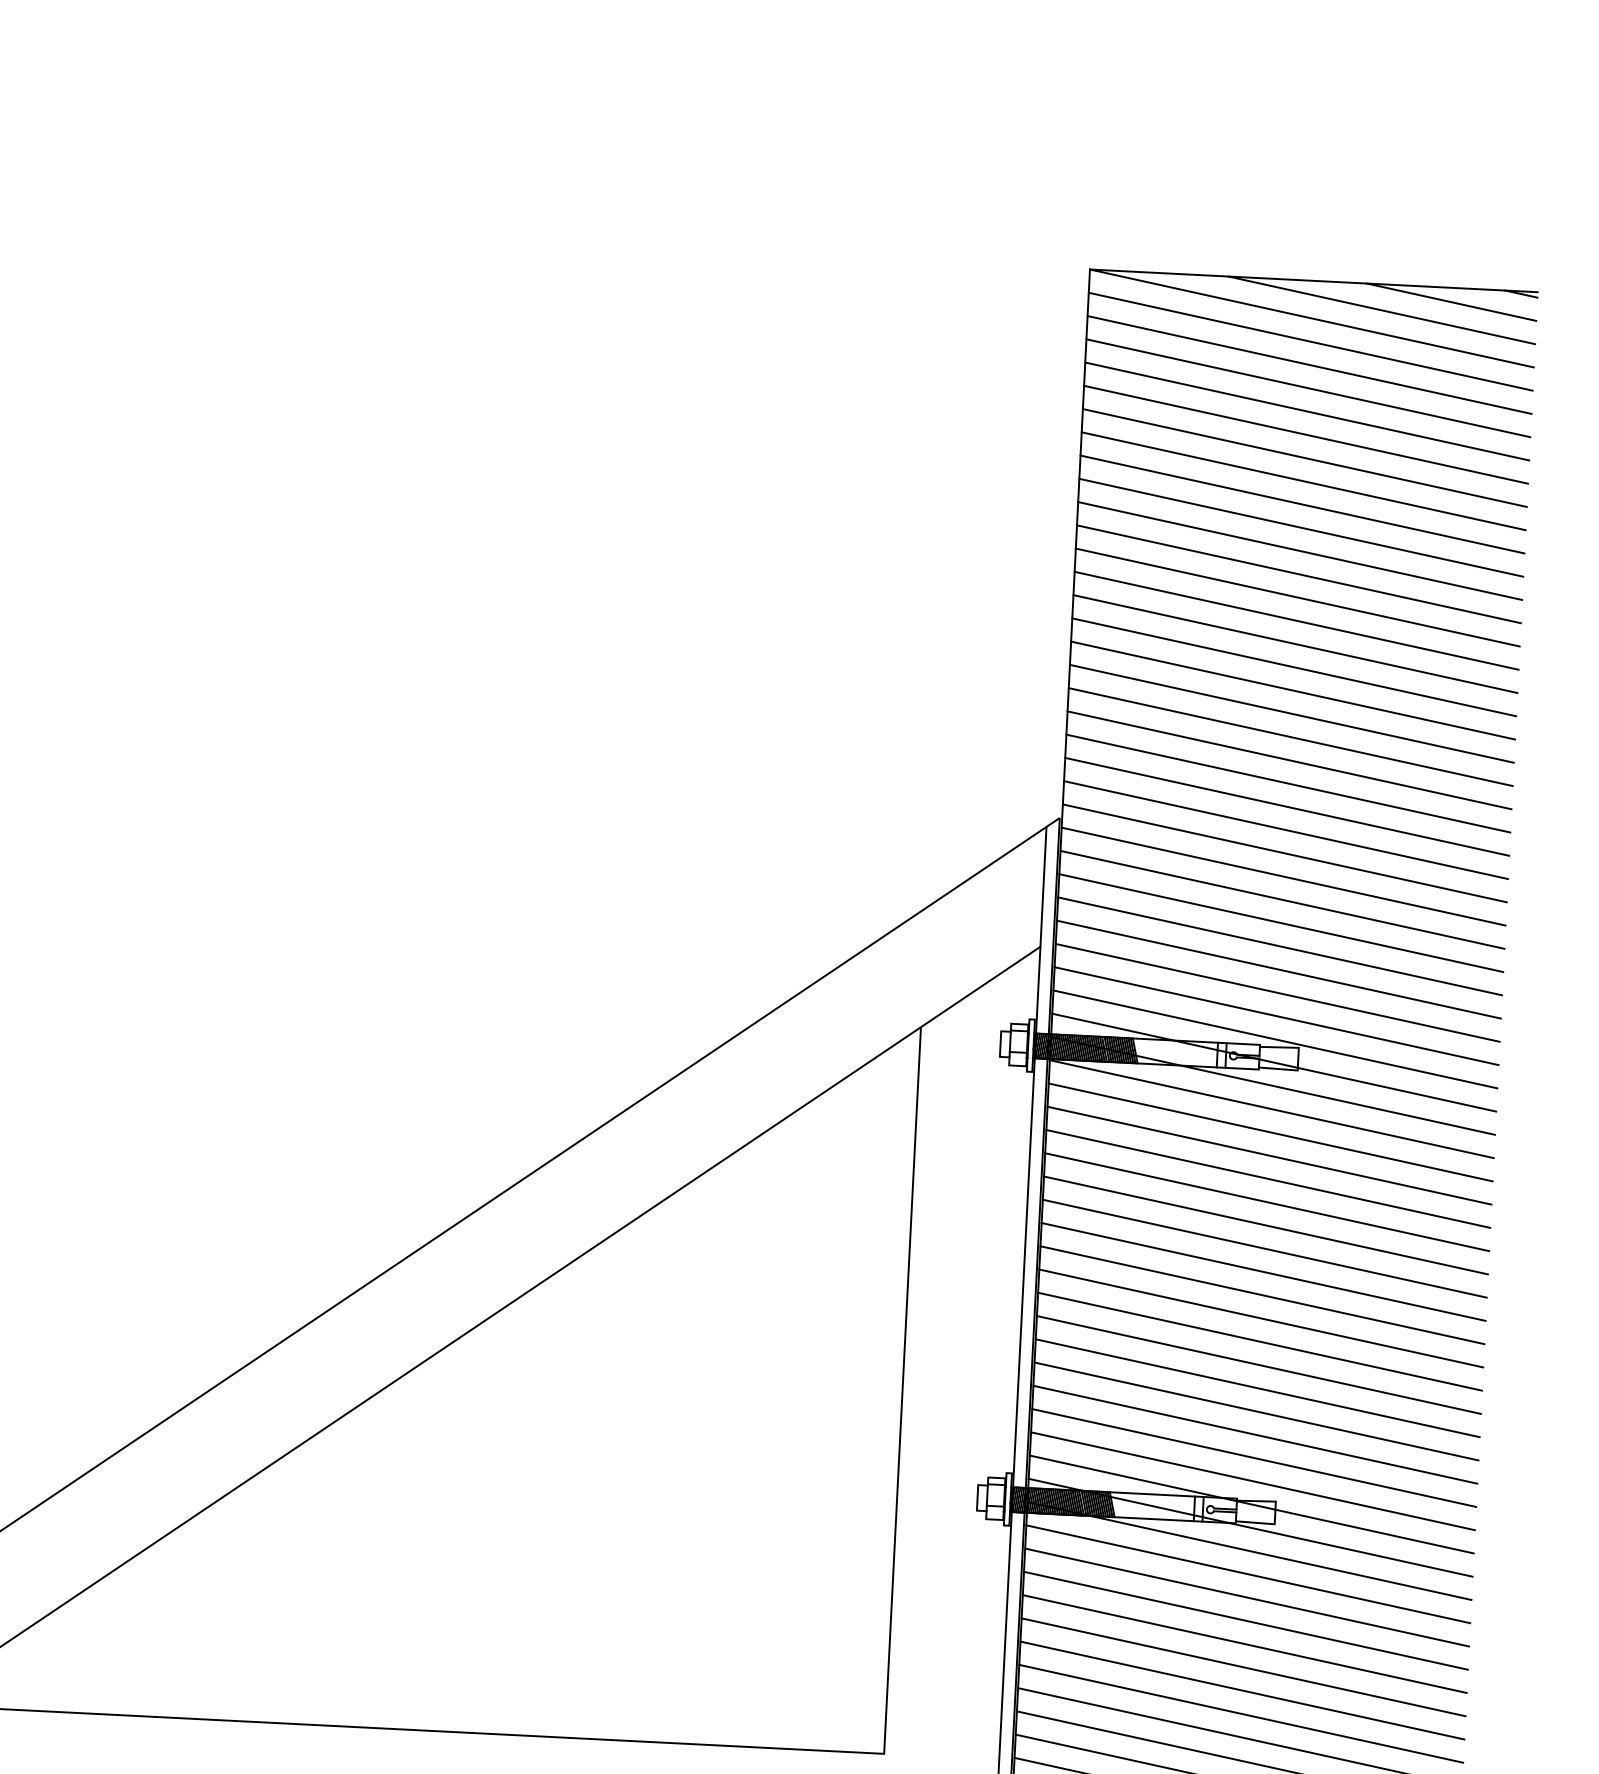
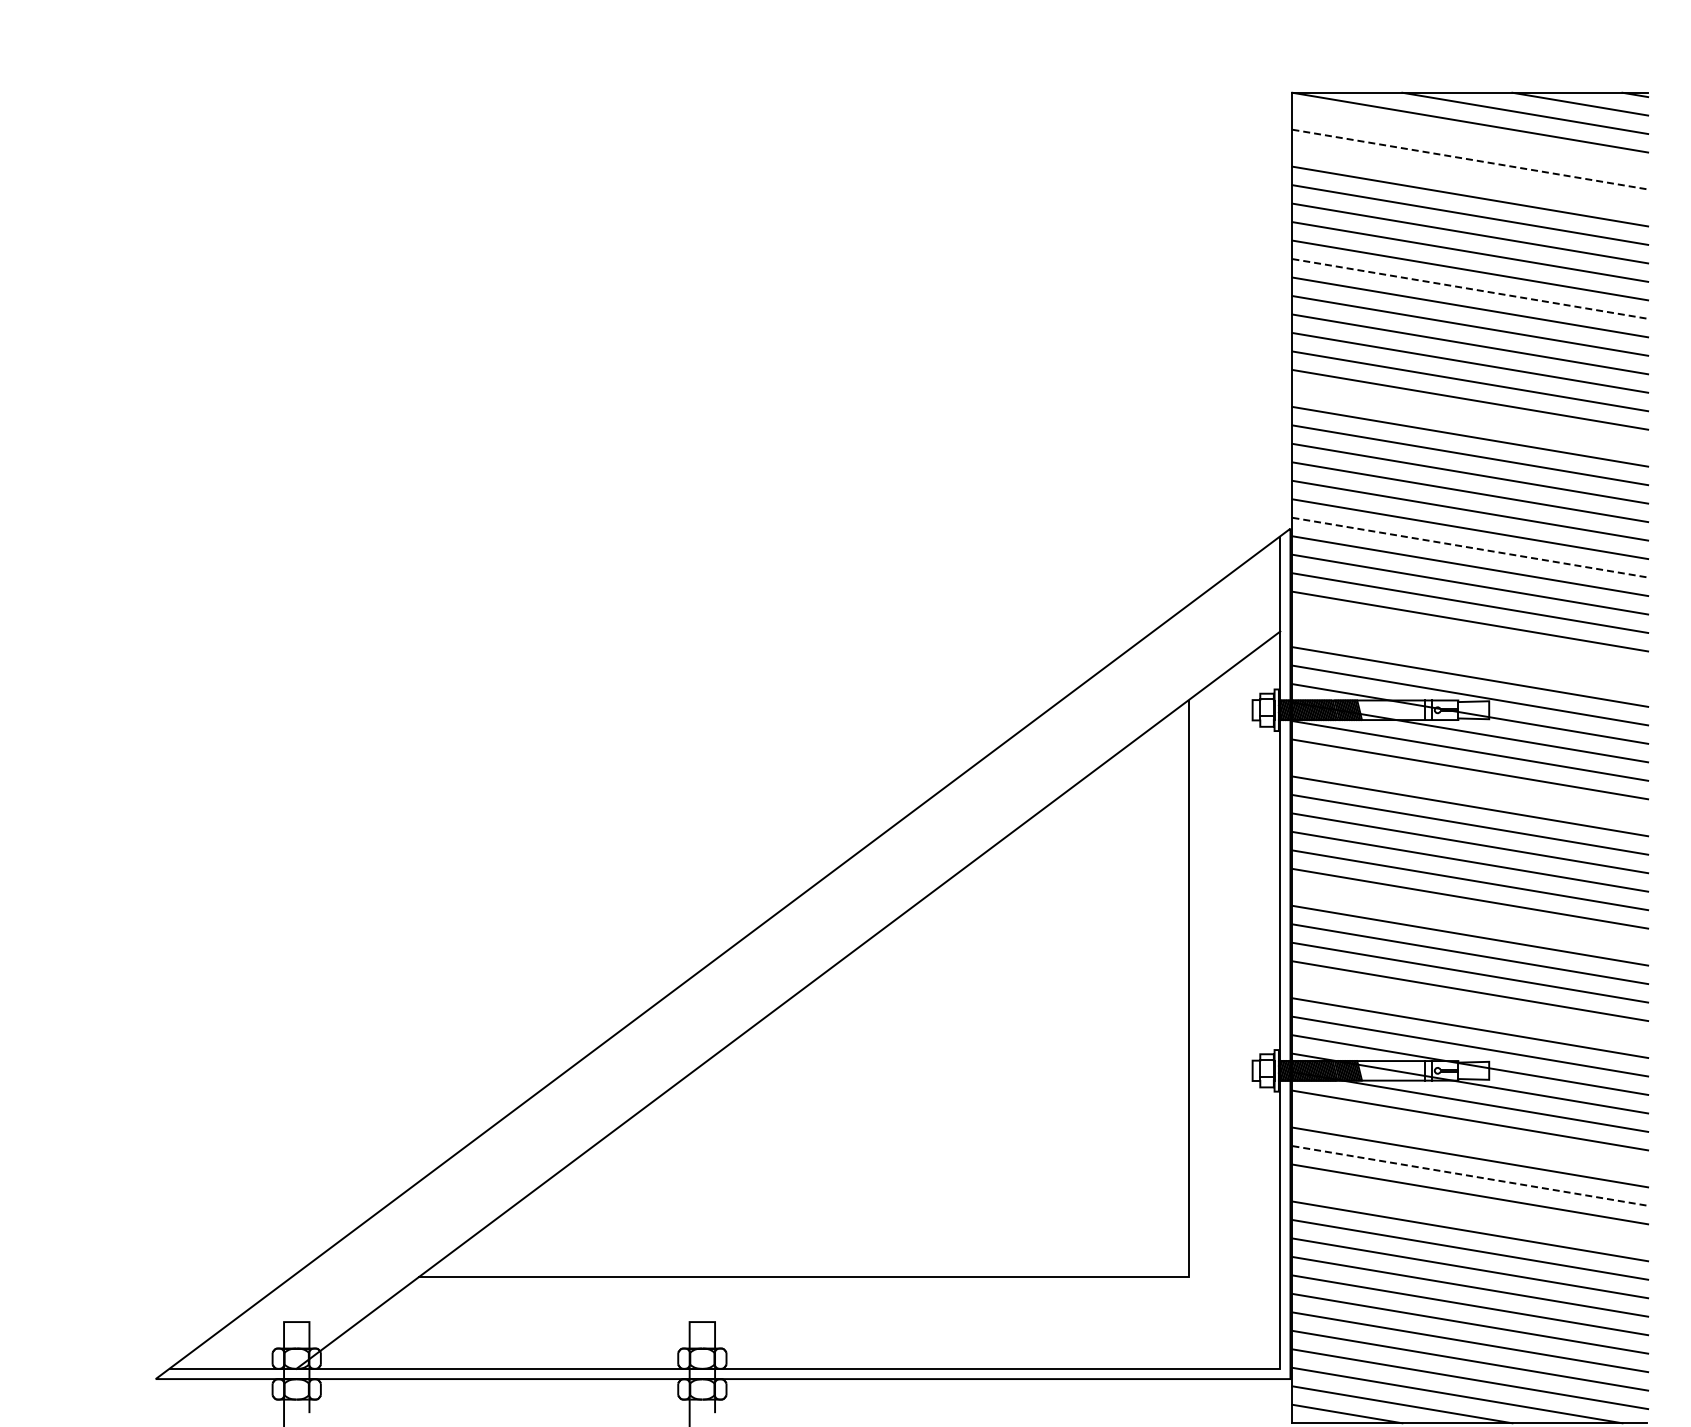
line: (1311, 342) -> (1470, 141), removed
line: (1309, 364) -> (1470, 159), solid -> dashed
line: (1308, 387) -> (1470, 177), removed
line: (1301, 528) -> (1470, 289), solid -> dashed
line: (1293, 690) -> (1470, 418), removed
line: (1285, 853) -> (1470, 547), solid -> dashed
line: (1279, 968) -> (1470, 639), removed
line: (1278, 992) -> (1470, 658), removed
line: (1269, 1155) -> (1470, 787), removed
line: (1261, 1318) -> (1470, 917), removed
line: (1255, 1434) -> (1470, 1009), removed
line: (1247, 1596) -> (1470, 1138), removed
line: (1245, 1644) -> (1470, 1176), solid -> dashed
line: (1242, 1690) -> (1470, 1212), removed

